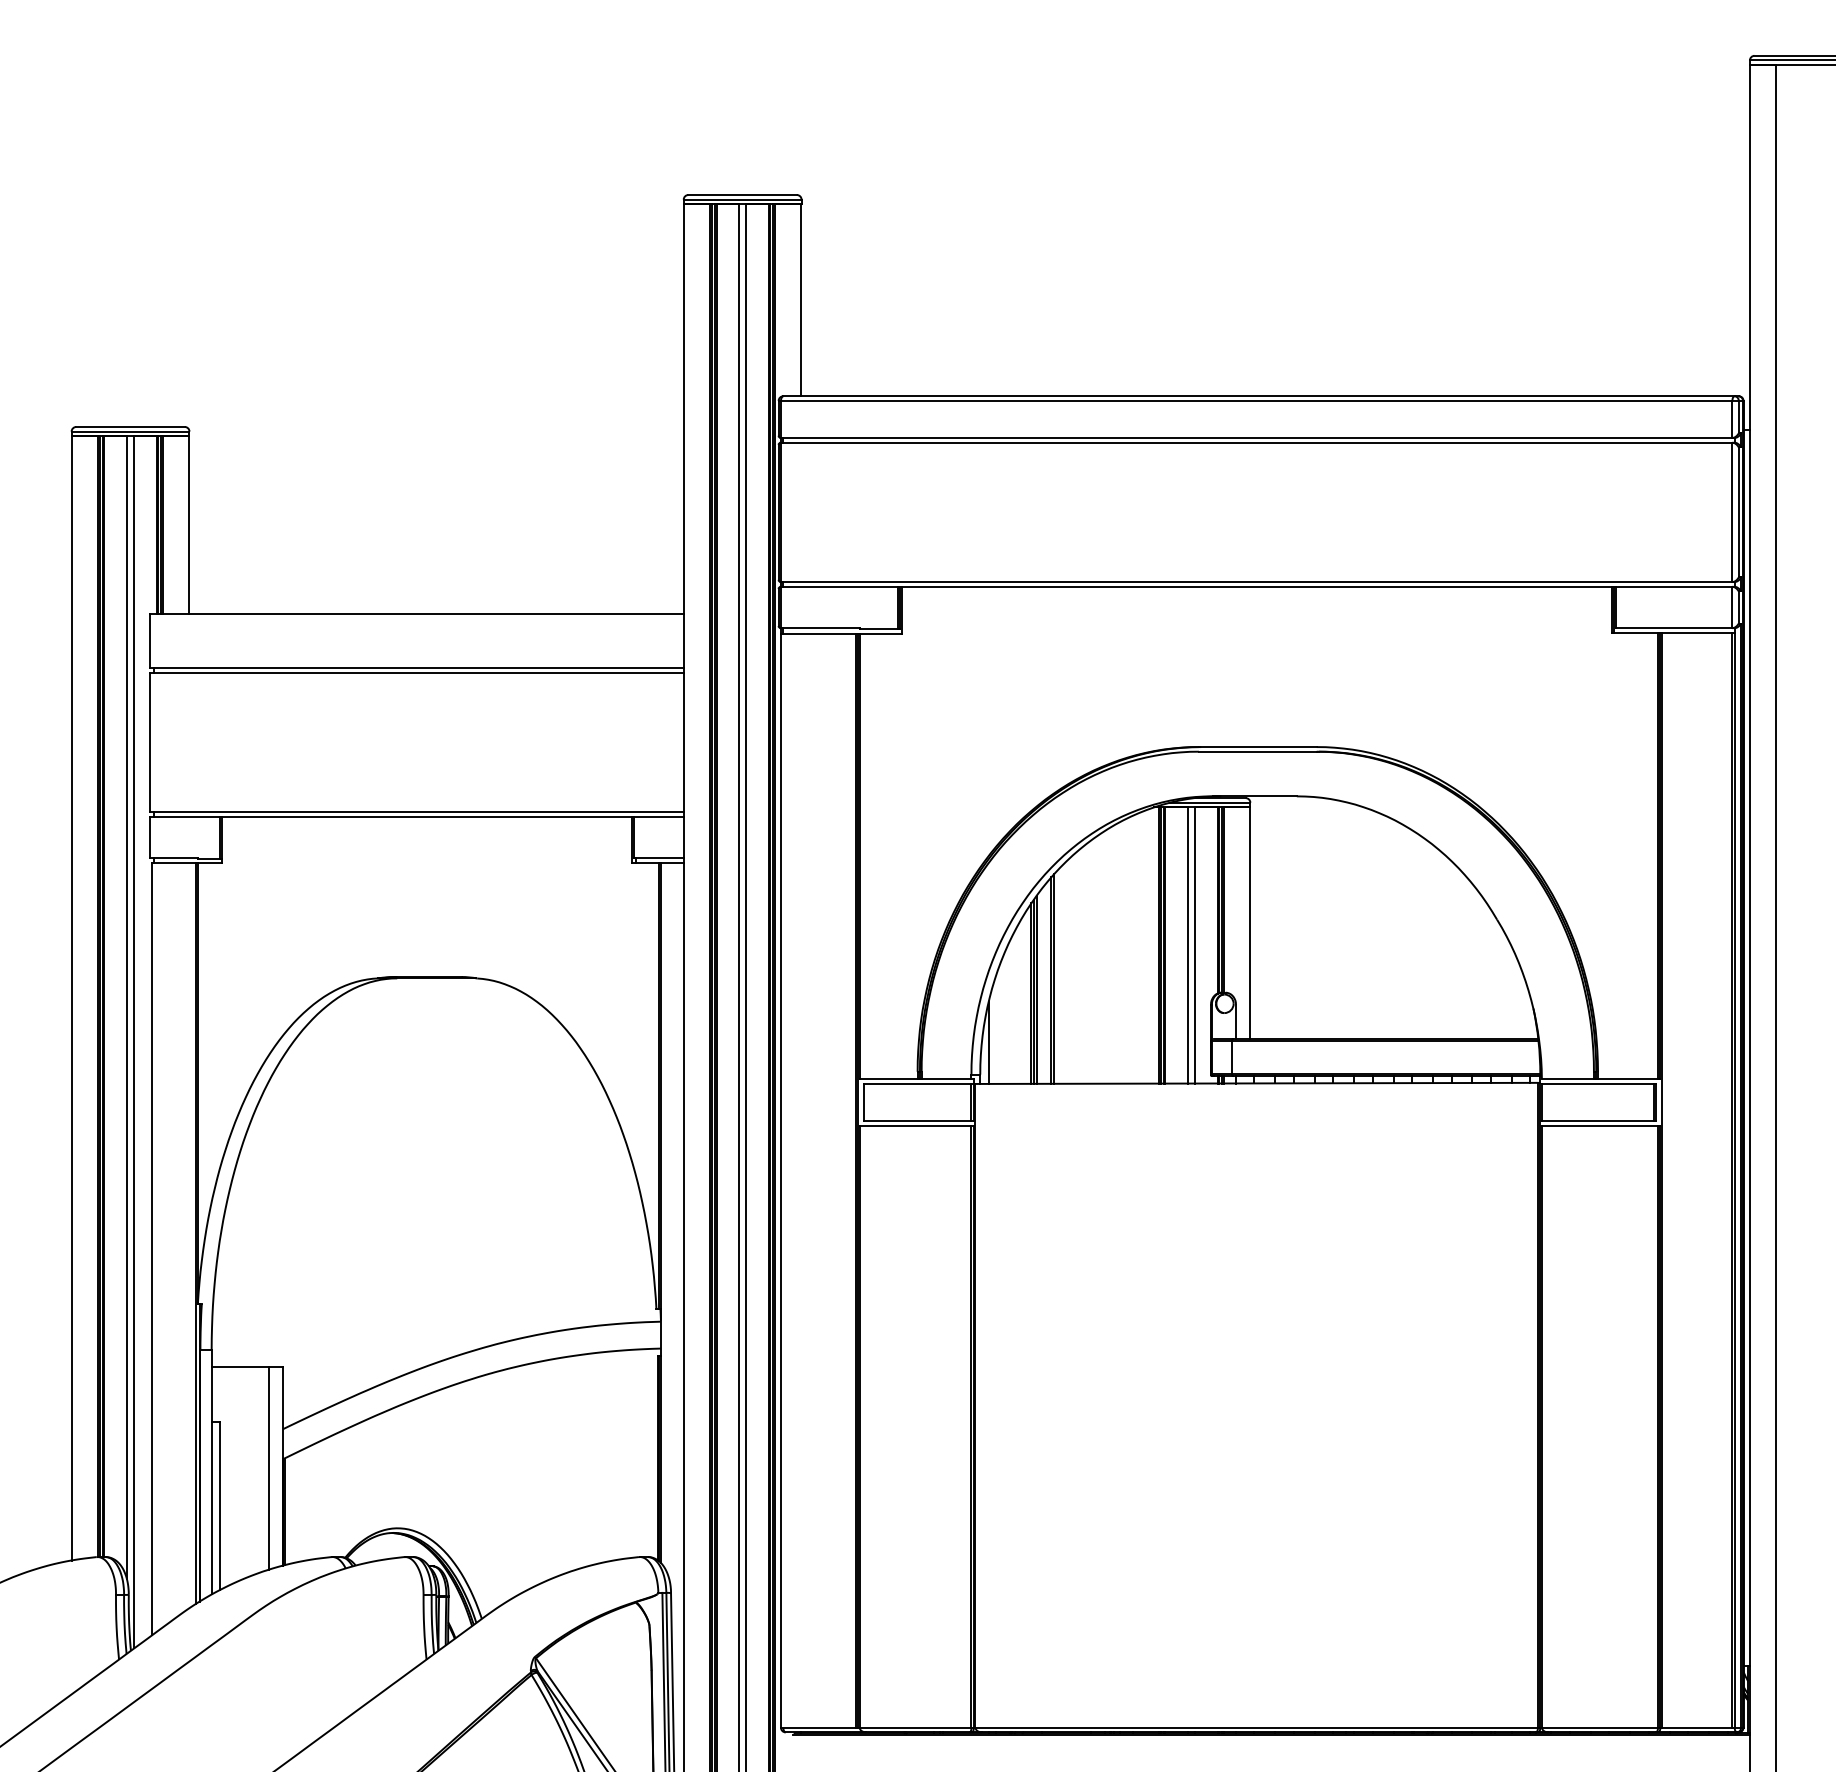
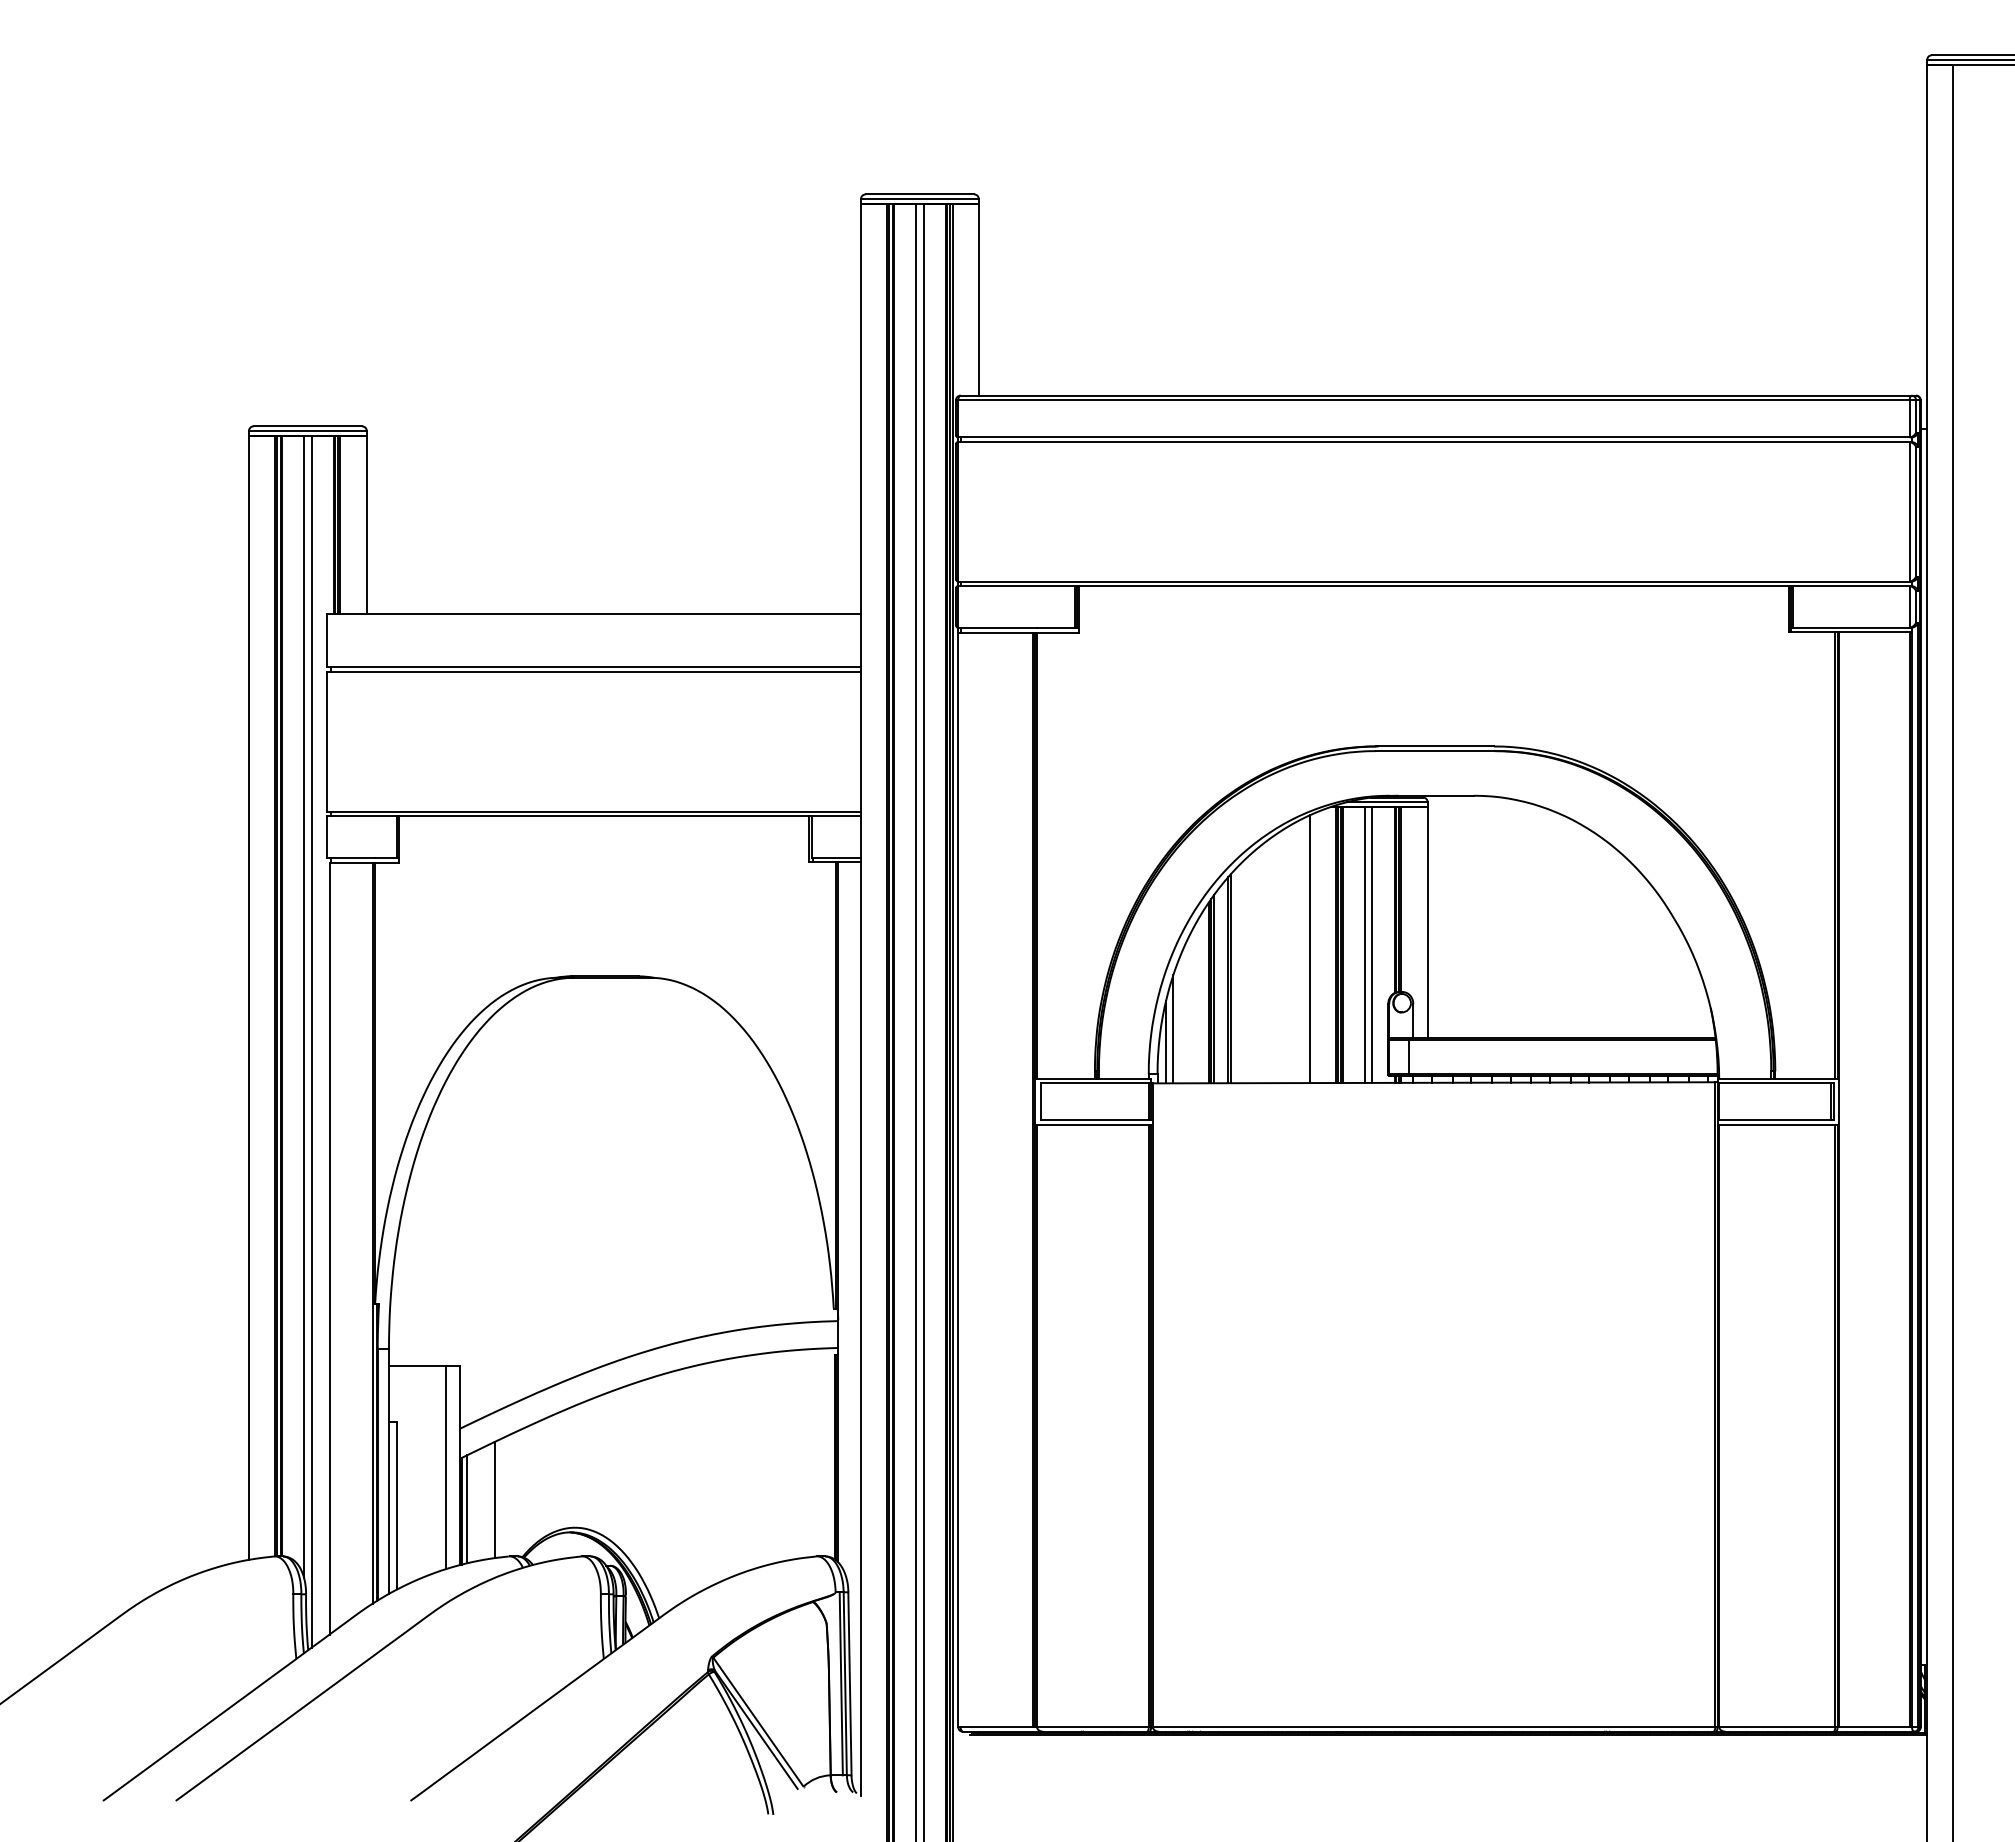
line: (1132, 950) -> (1309, 949), added
line: (996, 1029) -> (1173, 1028), added
line: (318, 1500) -> (495, 1499), added
line: (290, 1510) -> (467, 1509), added

